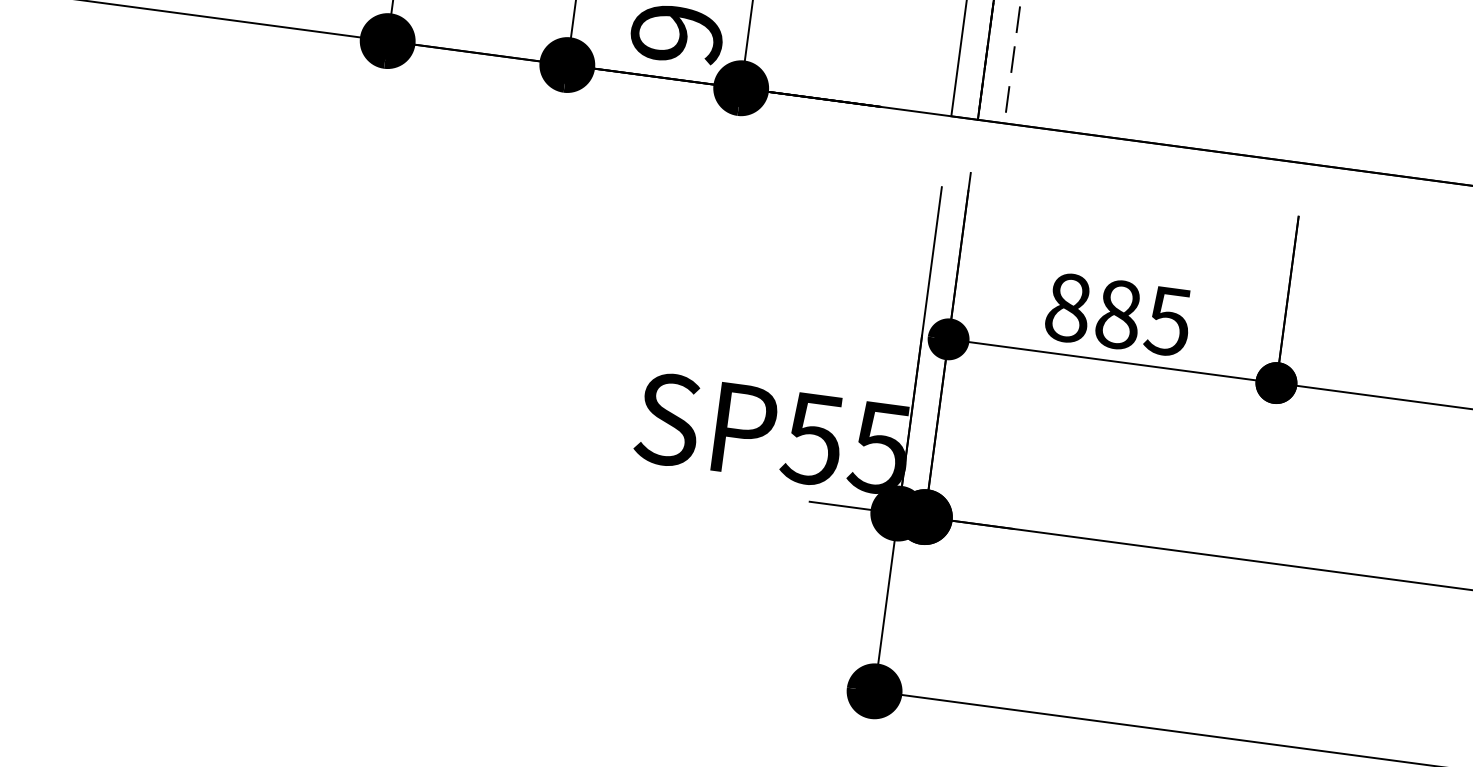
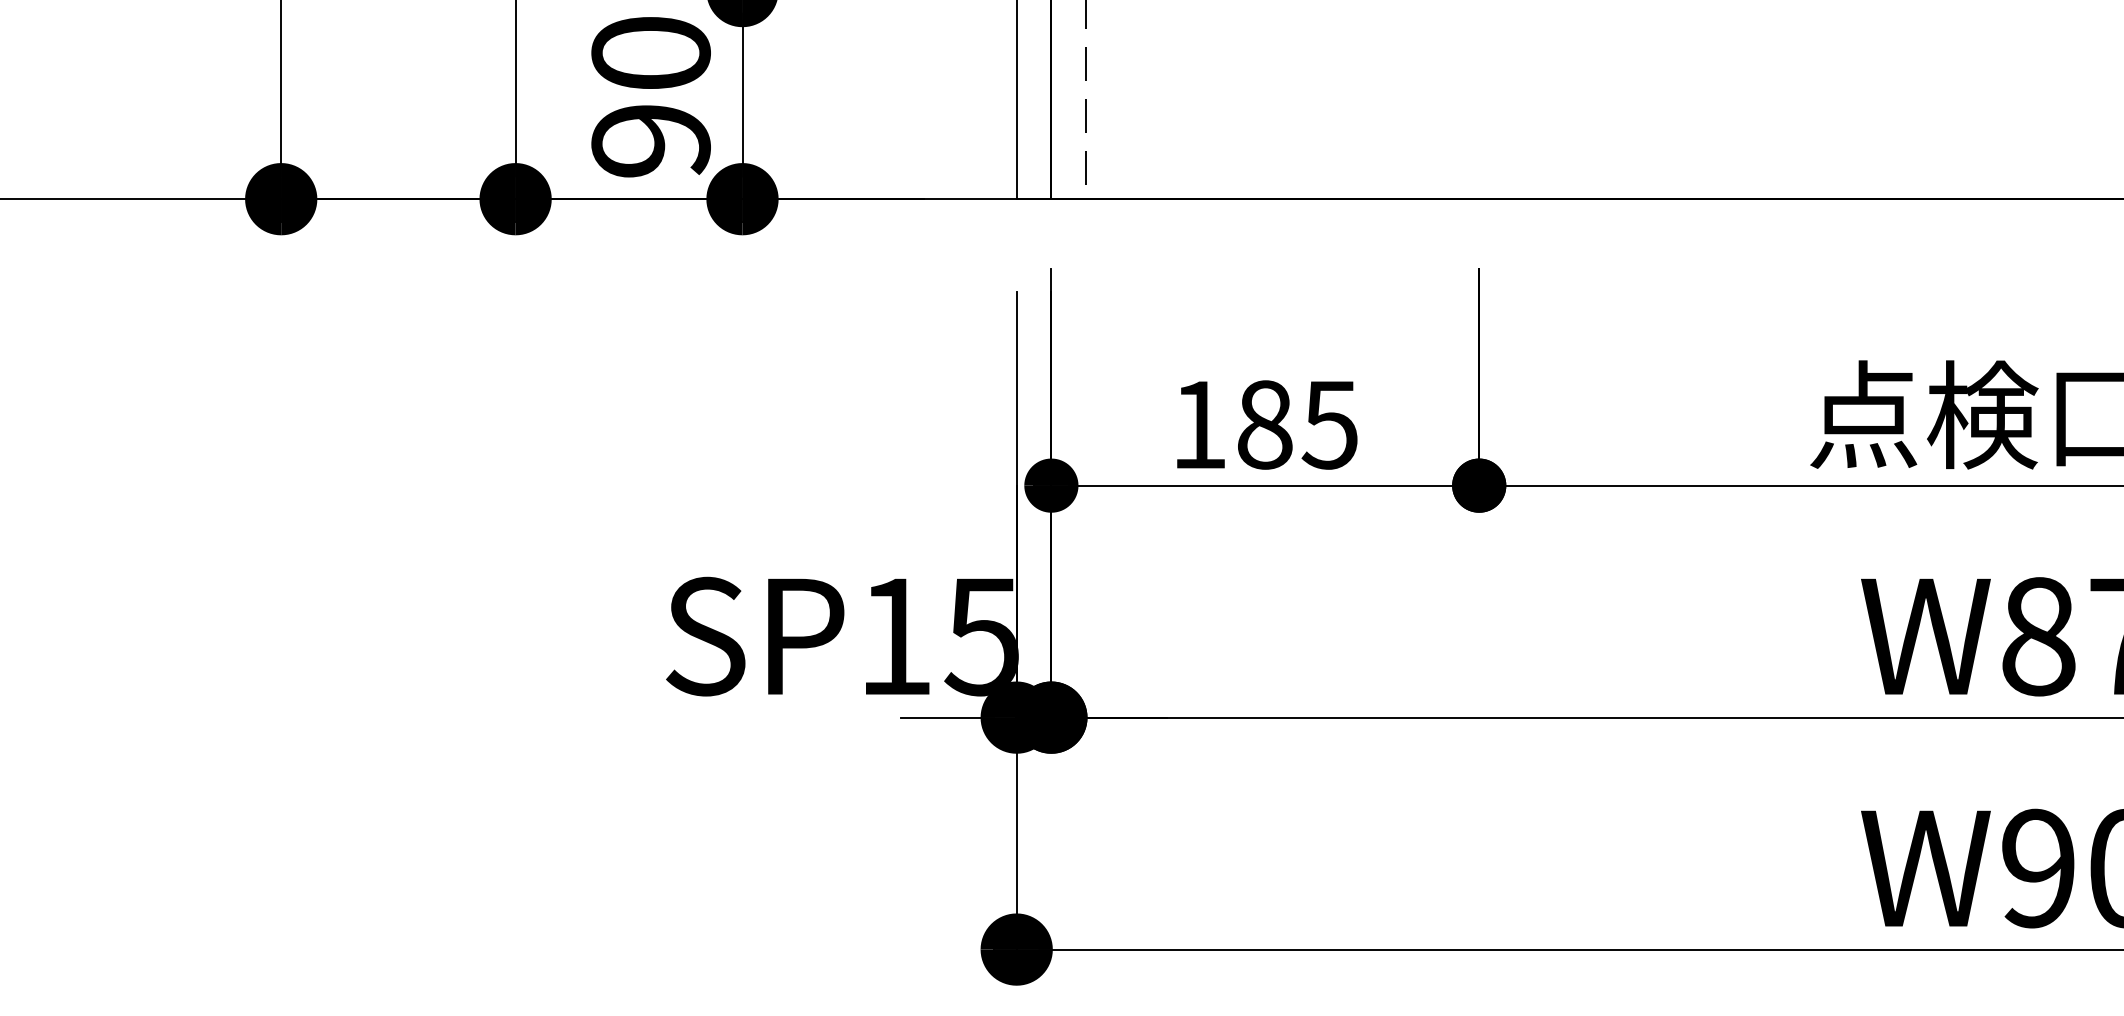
text: (1068, 307) -> (1199, 424), 885 -> 185
text: (812, 439) -> (893, 637), SP55 -> SP15

